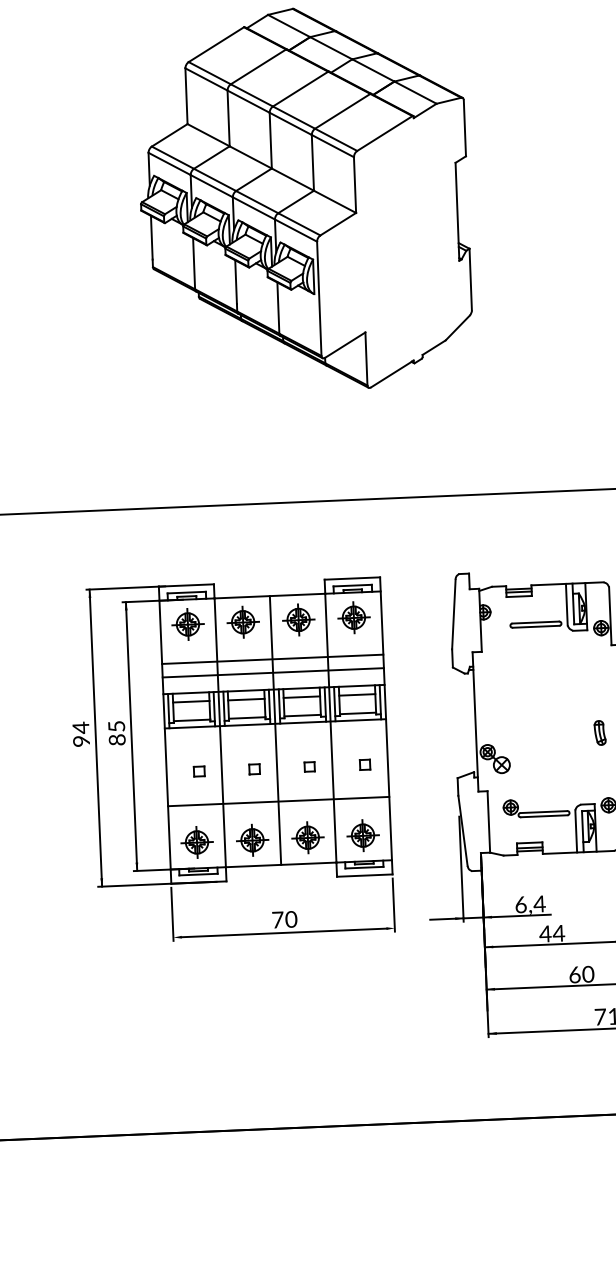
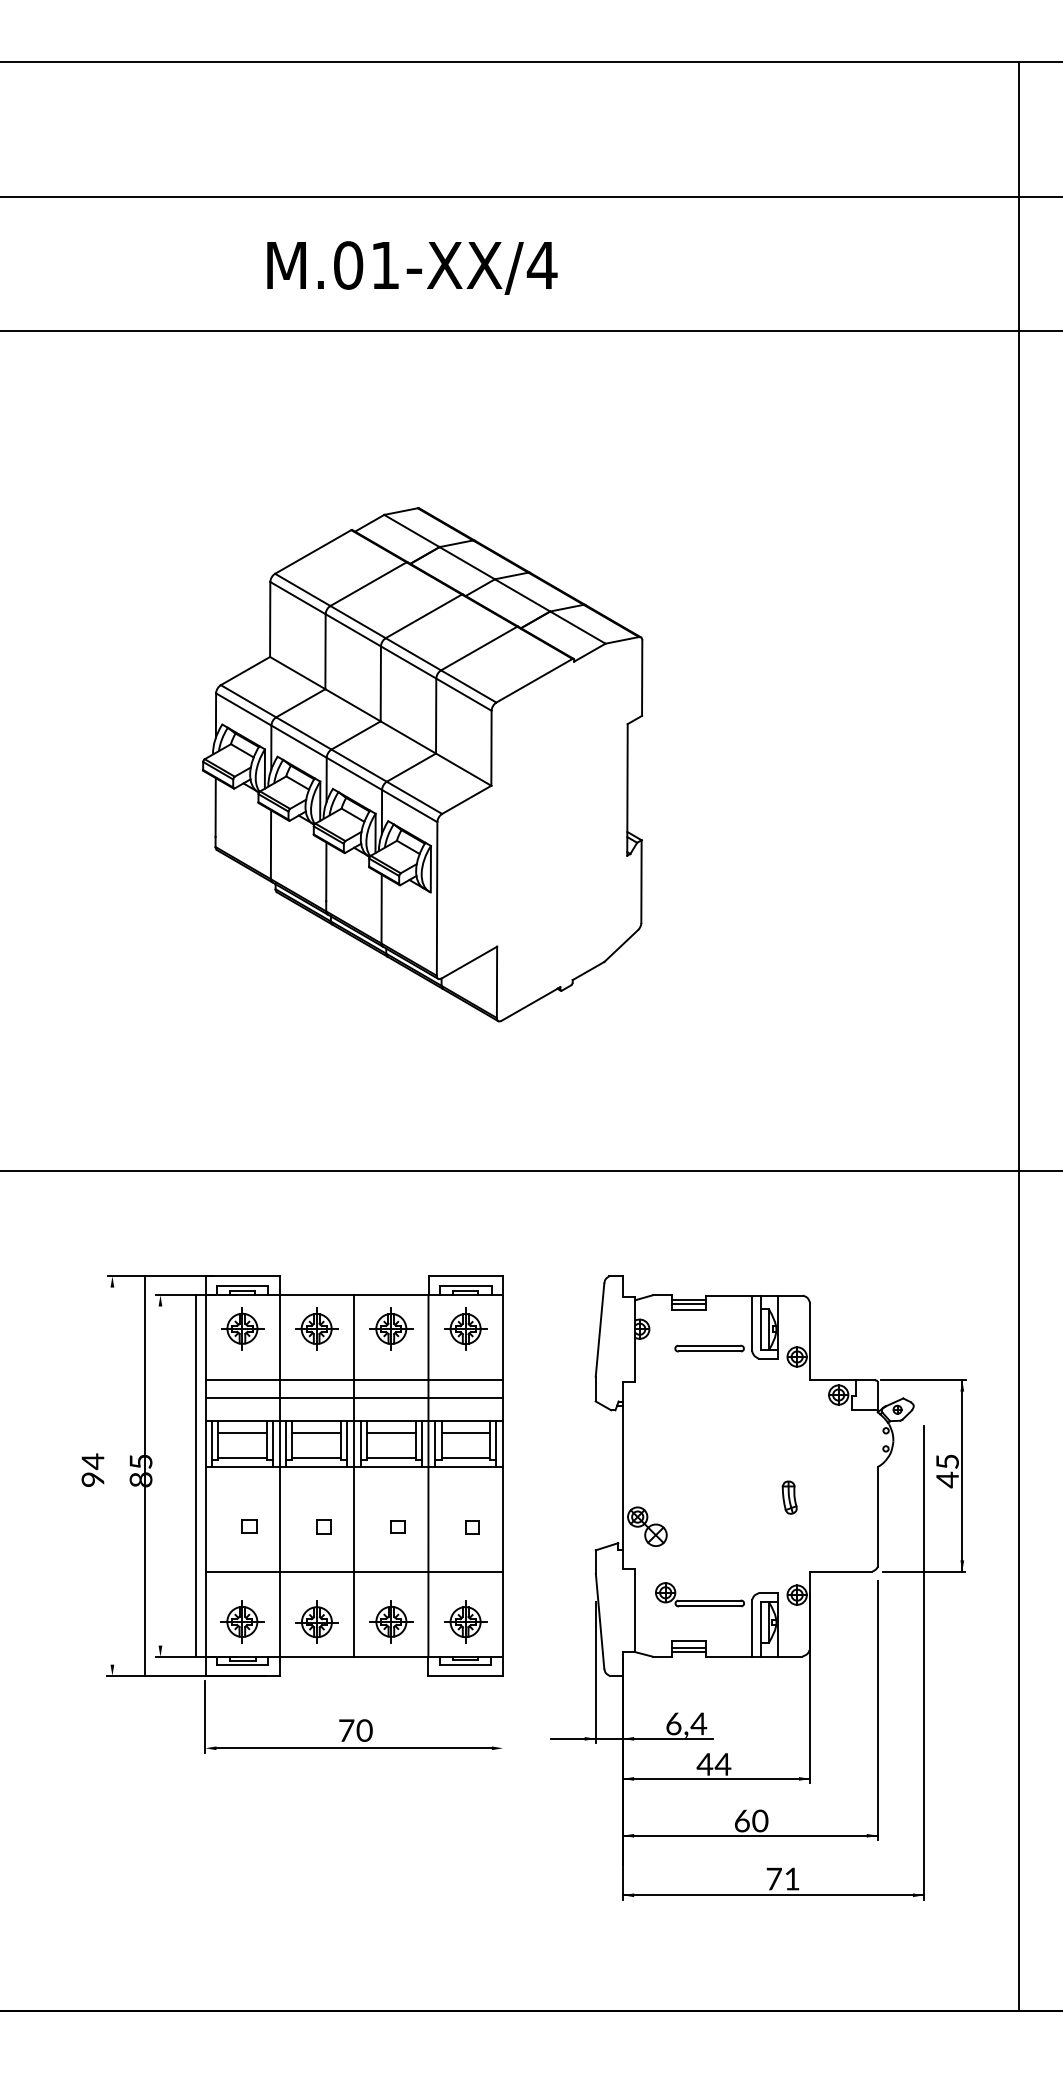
line: (131, 736) -> (196, 1475), moved
line: (95, 737) -> (145, 1475), moved
line: (394, 904) -> (503, 1716), removed

